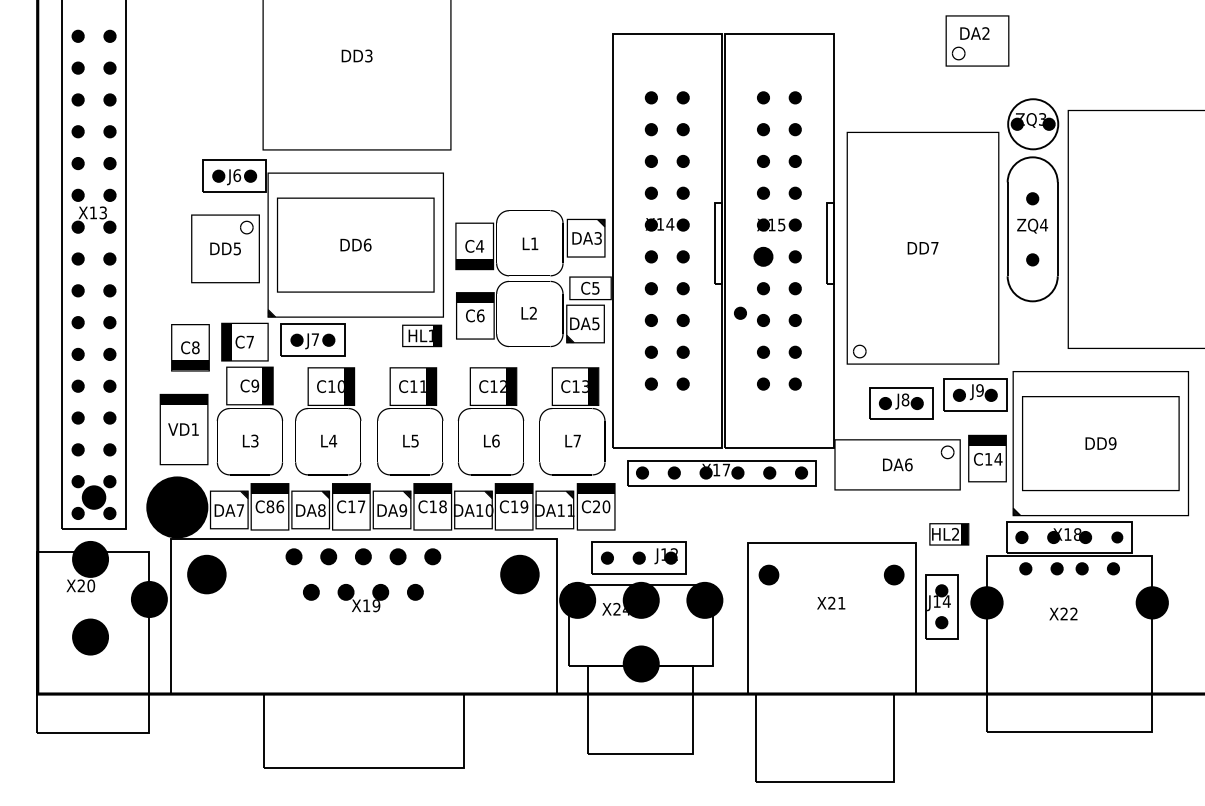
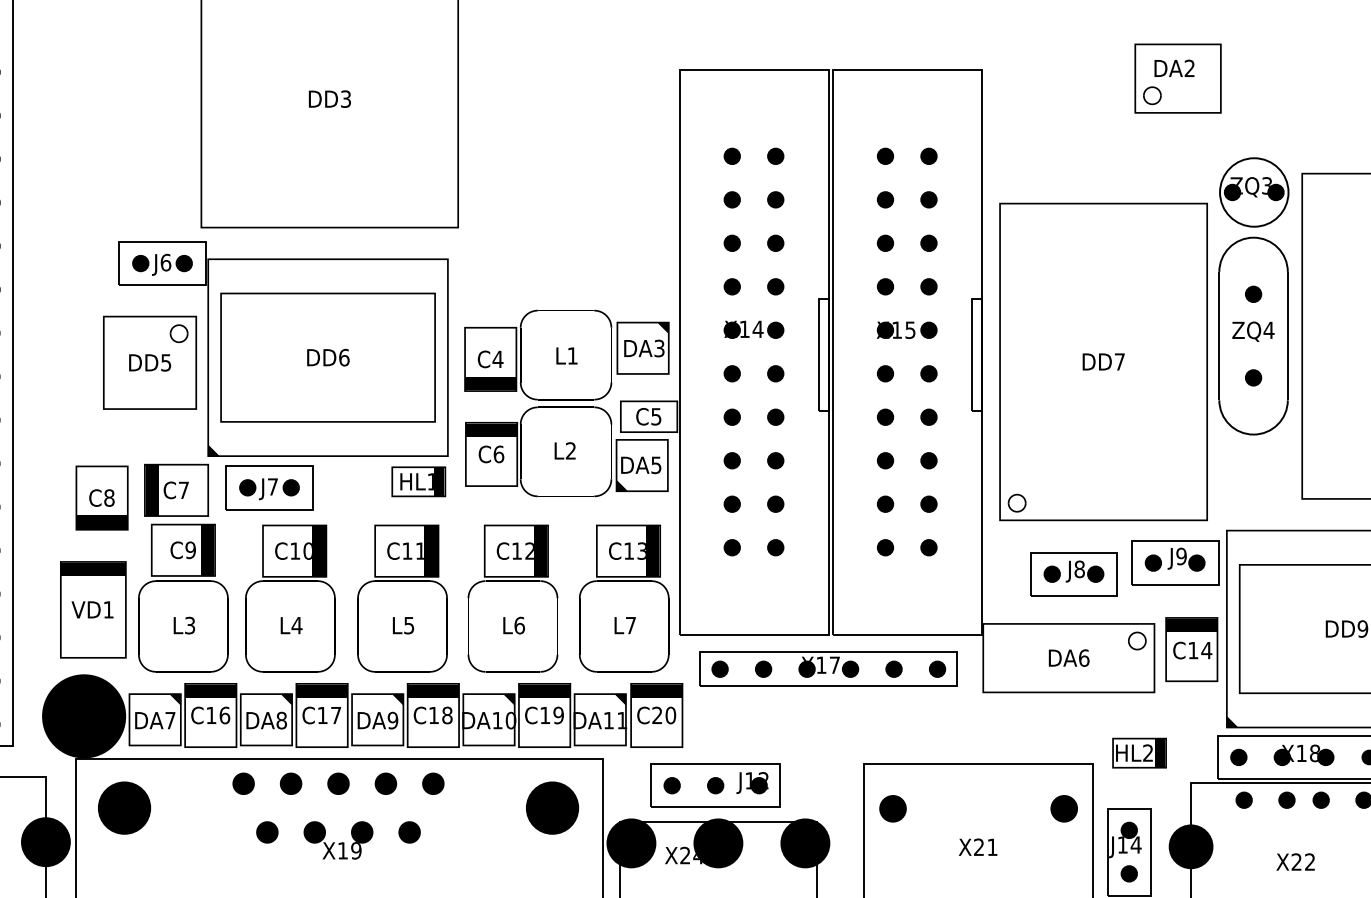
part: (763, 256) -> (885, 373), size x0.62
part: (740, 312) -> (854, 449), removed
text: (270, 506) -> (211, 715), C86 -> C16

